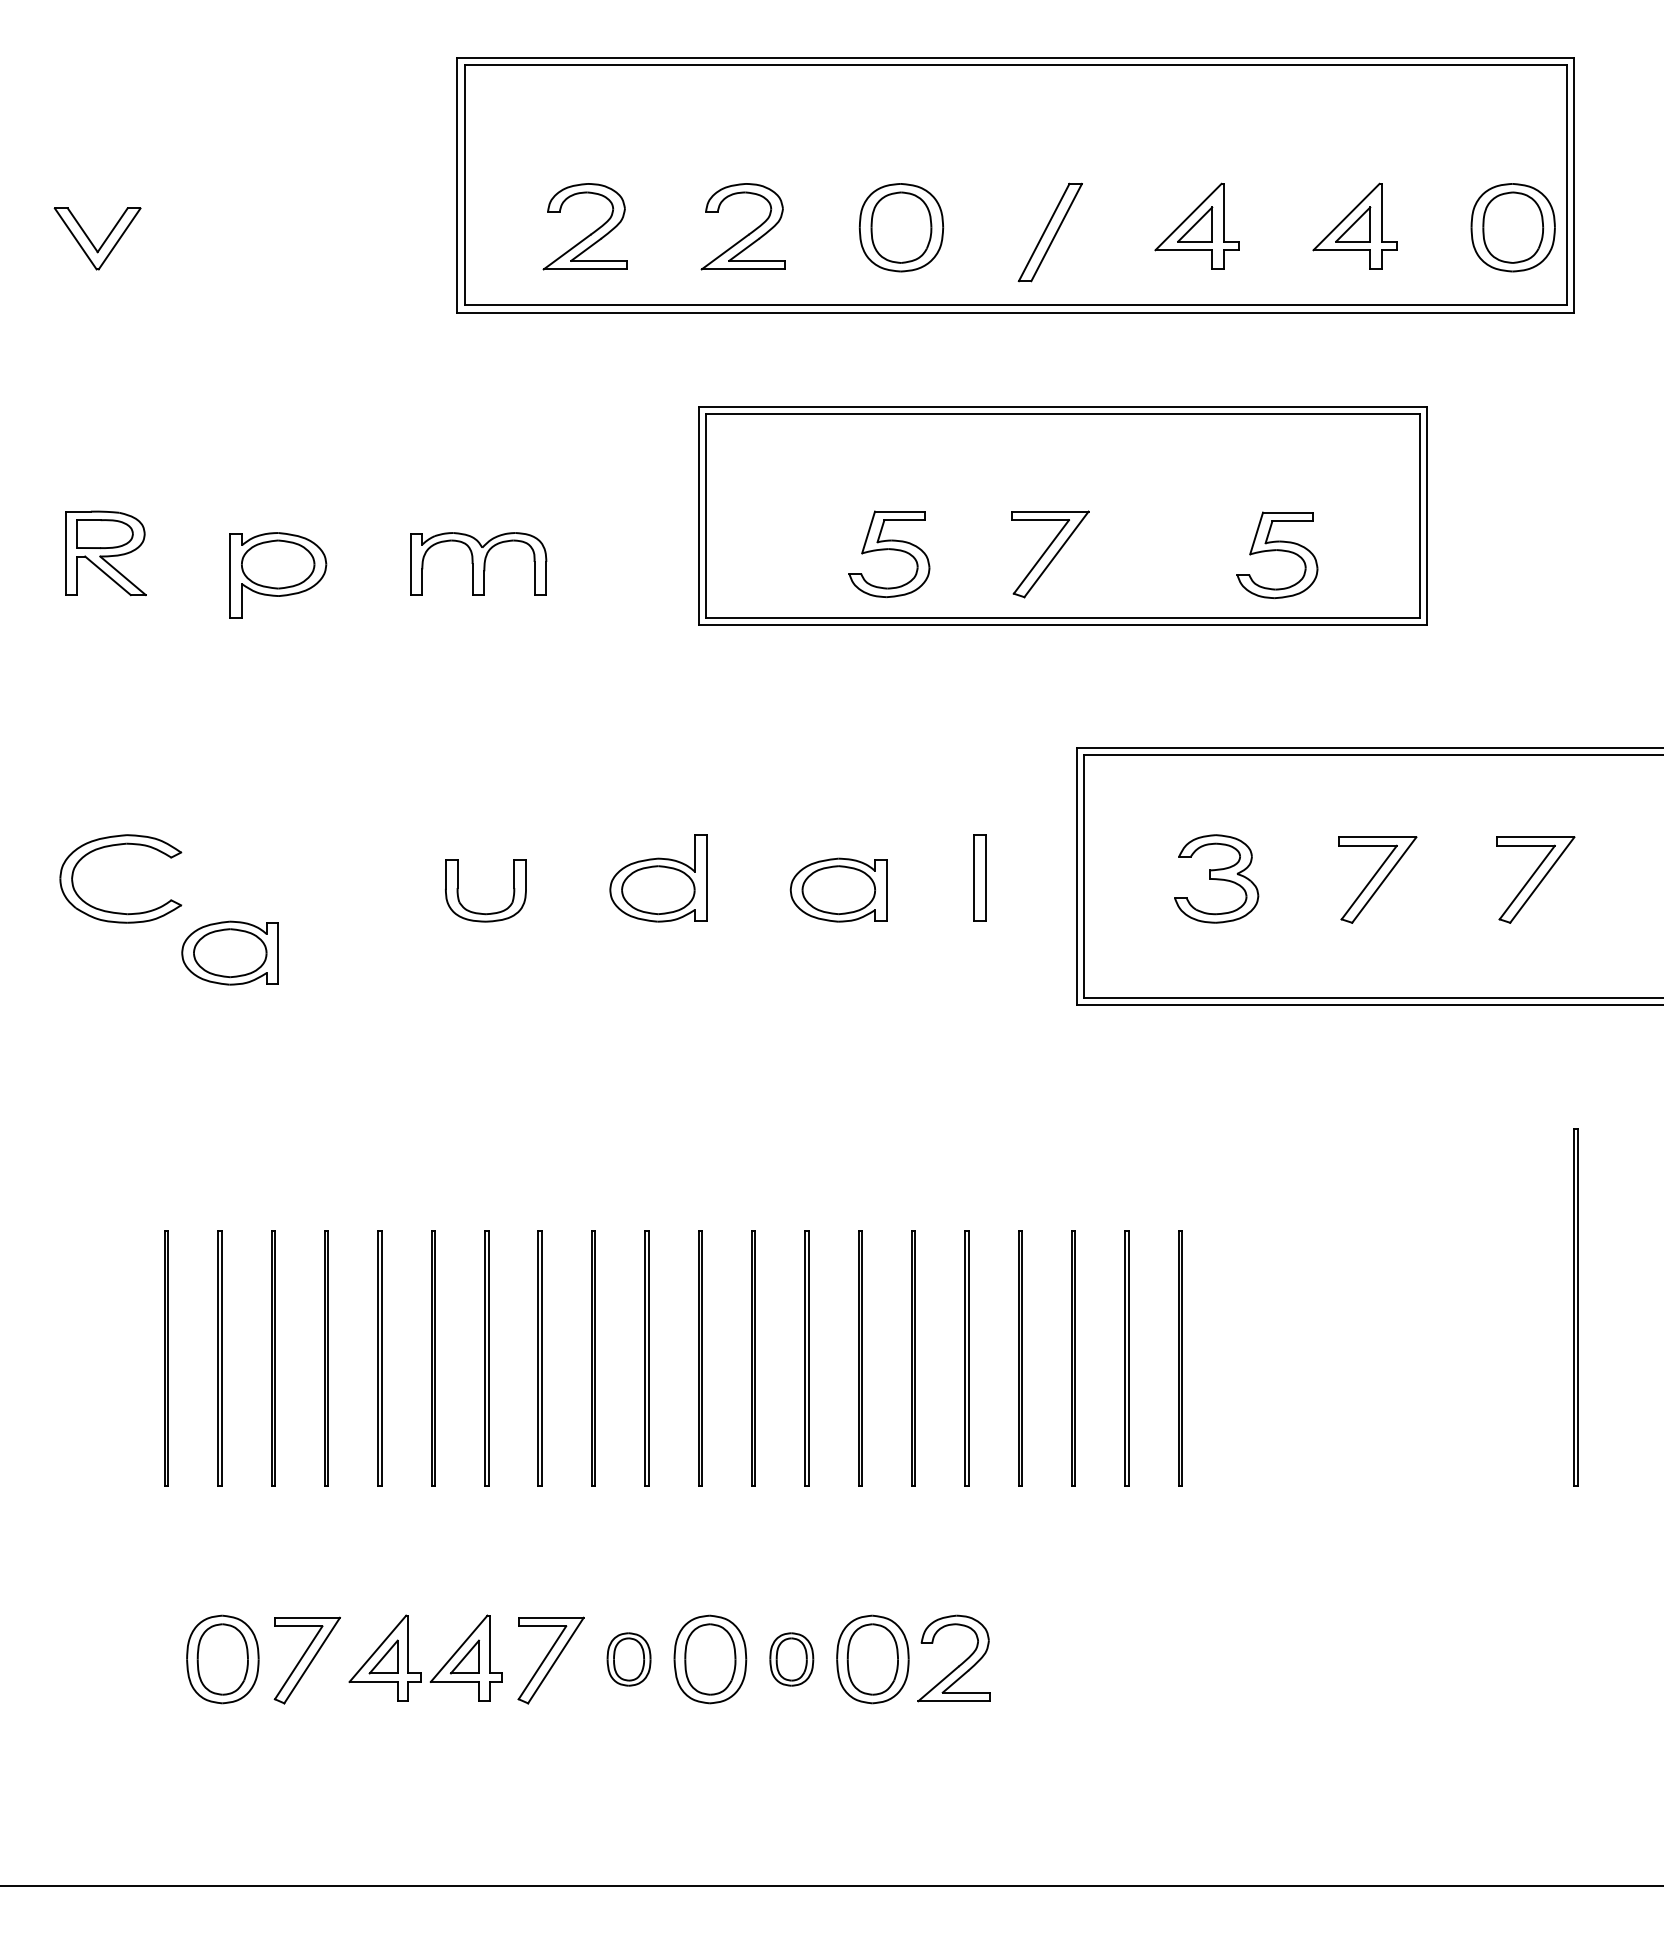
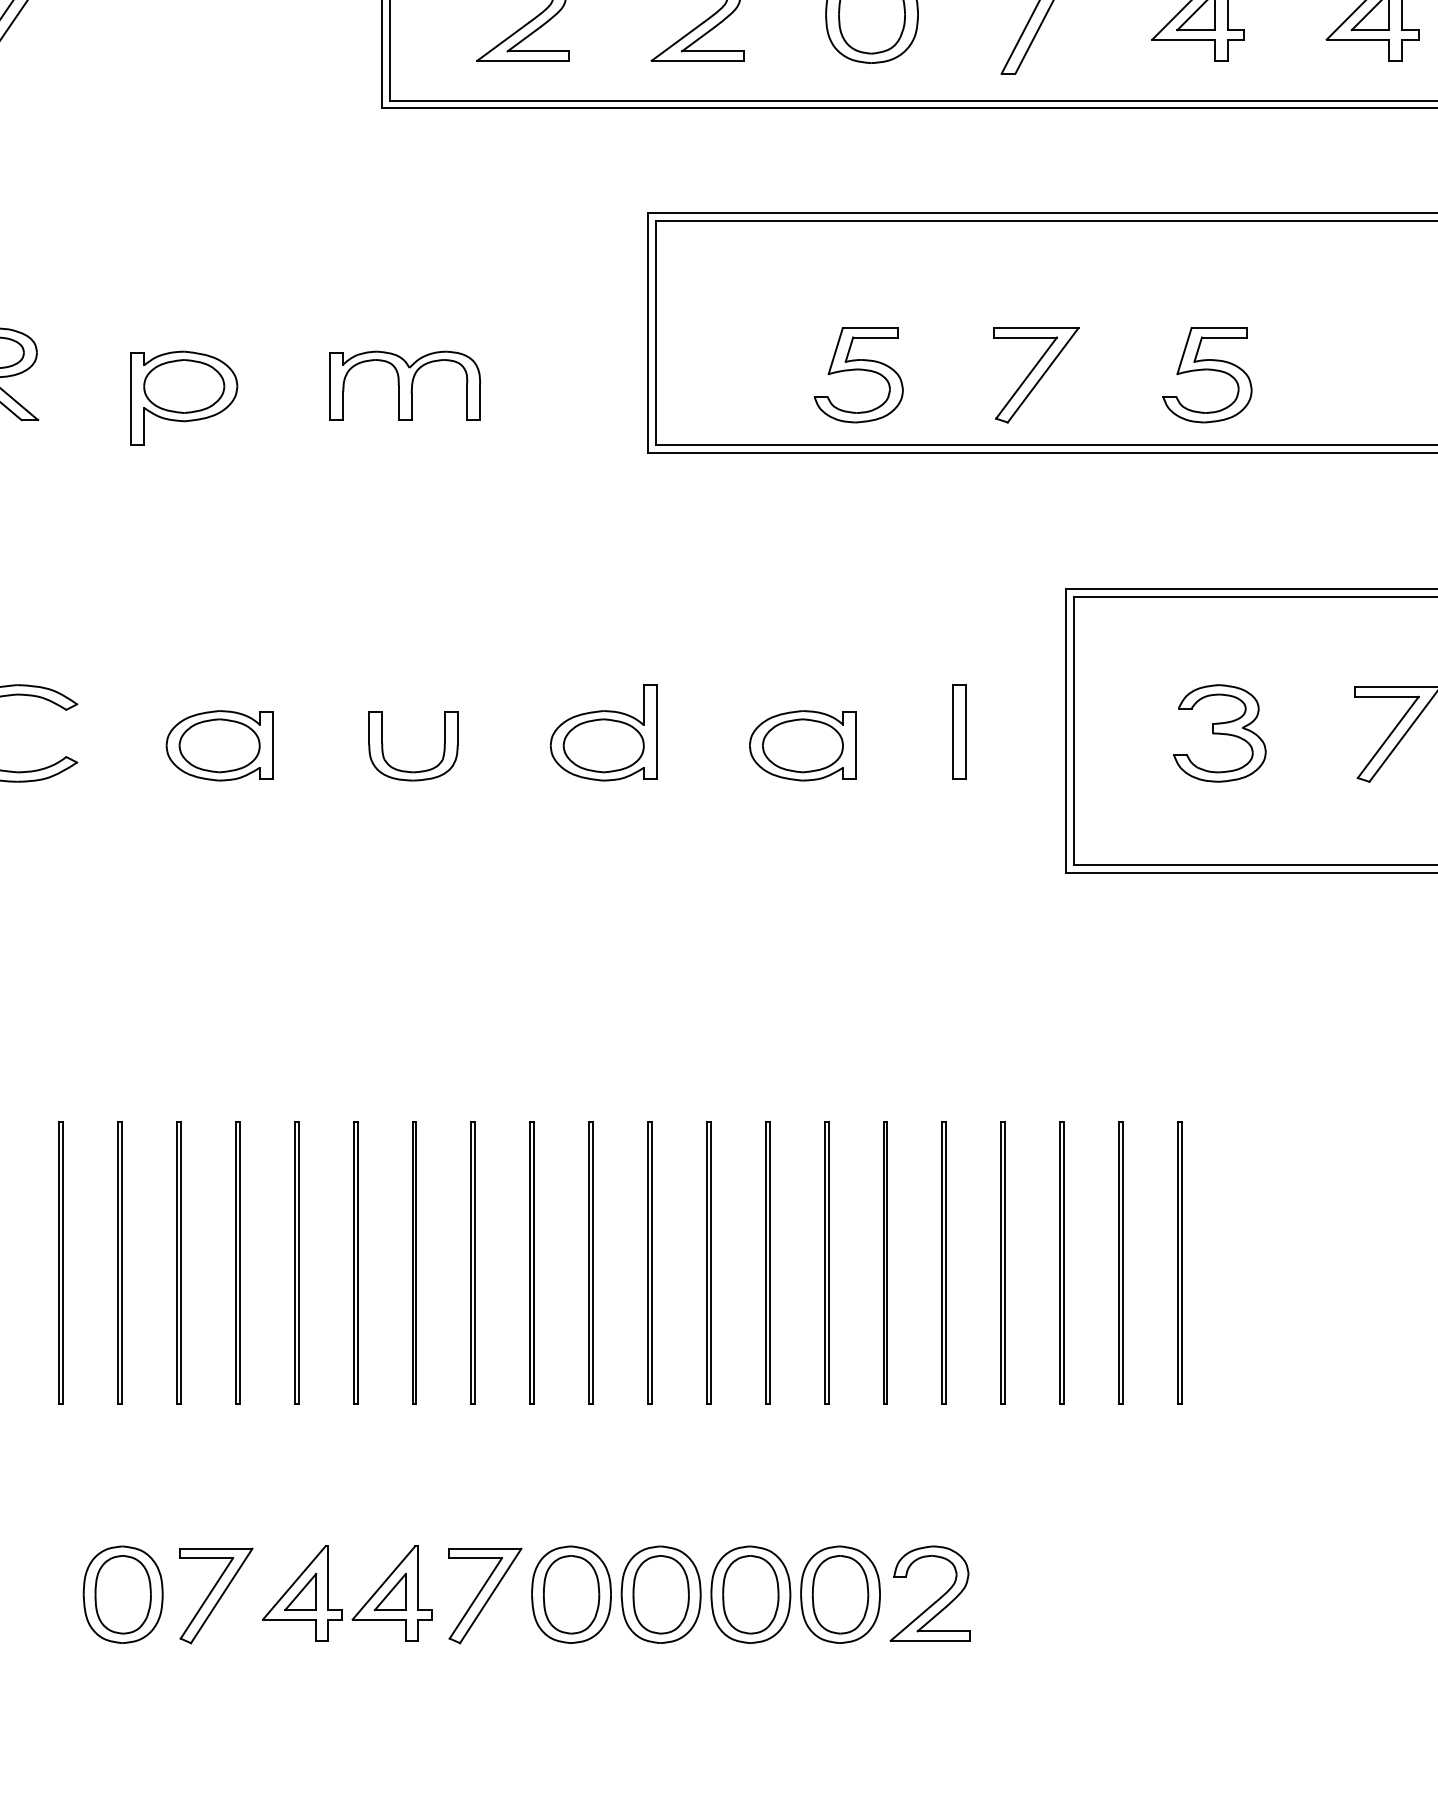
part: (1277, 555) -> (1207, 375), moved
part: (229, 952) -> (218, 745), moved
part: (628, 1659) -> (570, 1594), size x1.67
part: (791, 1659) -> (750, 1594), size x1.67

